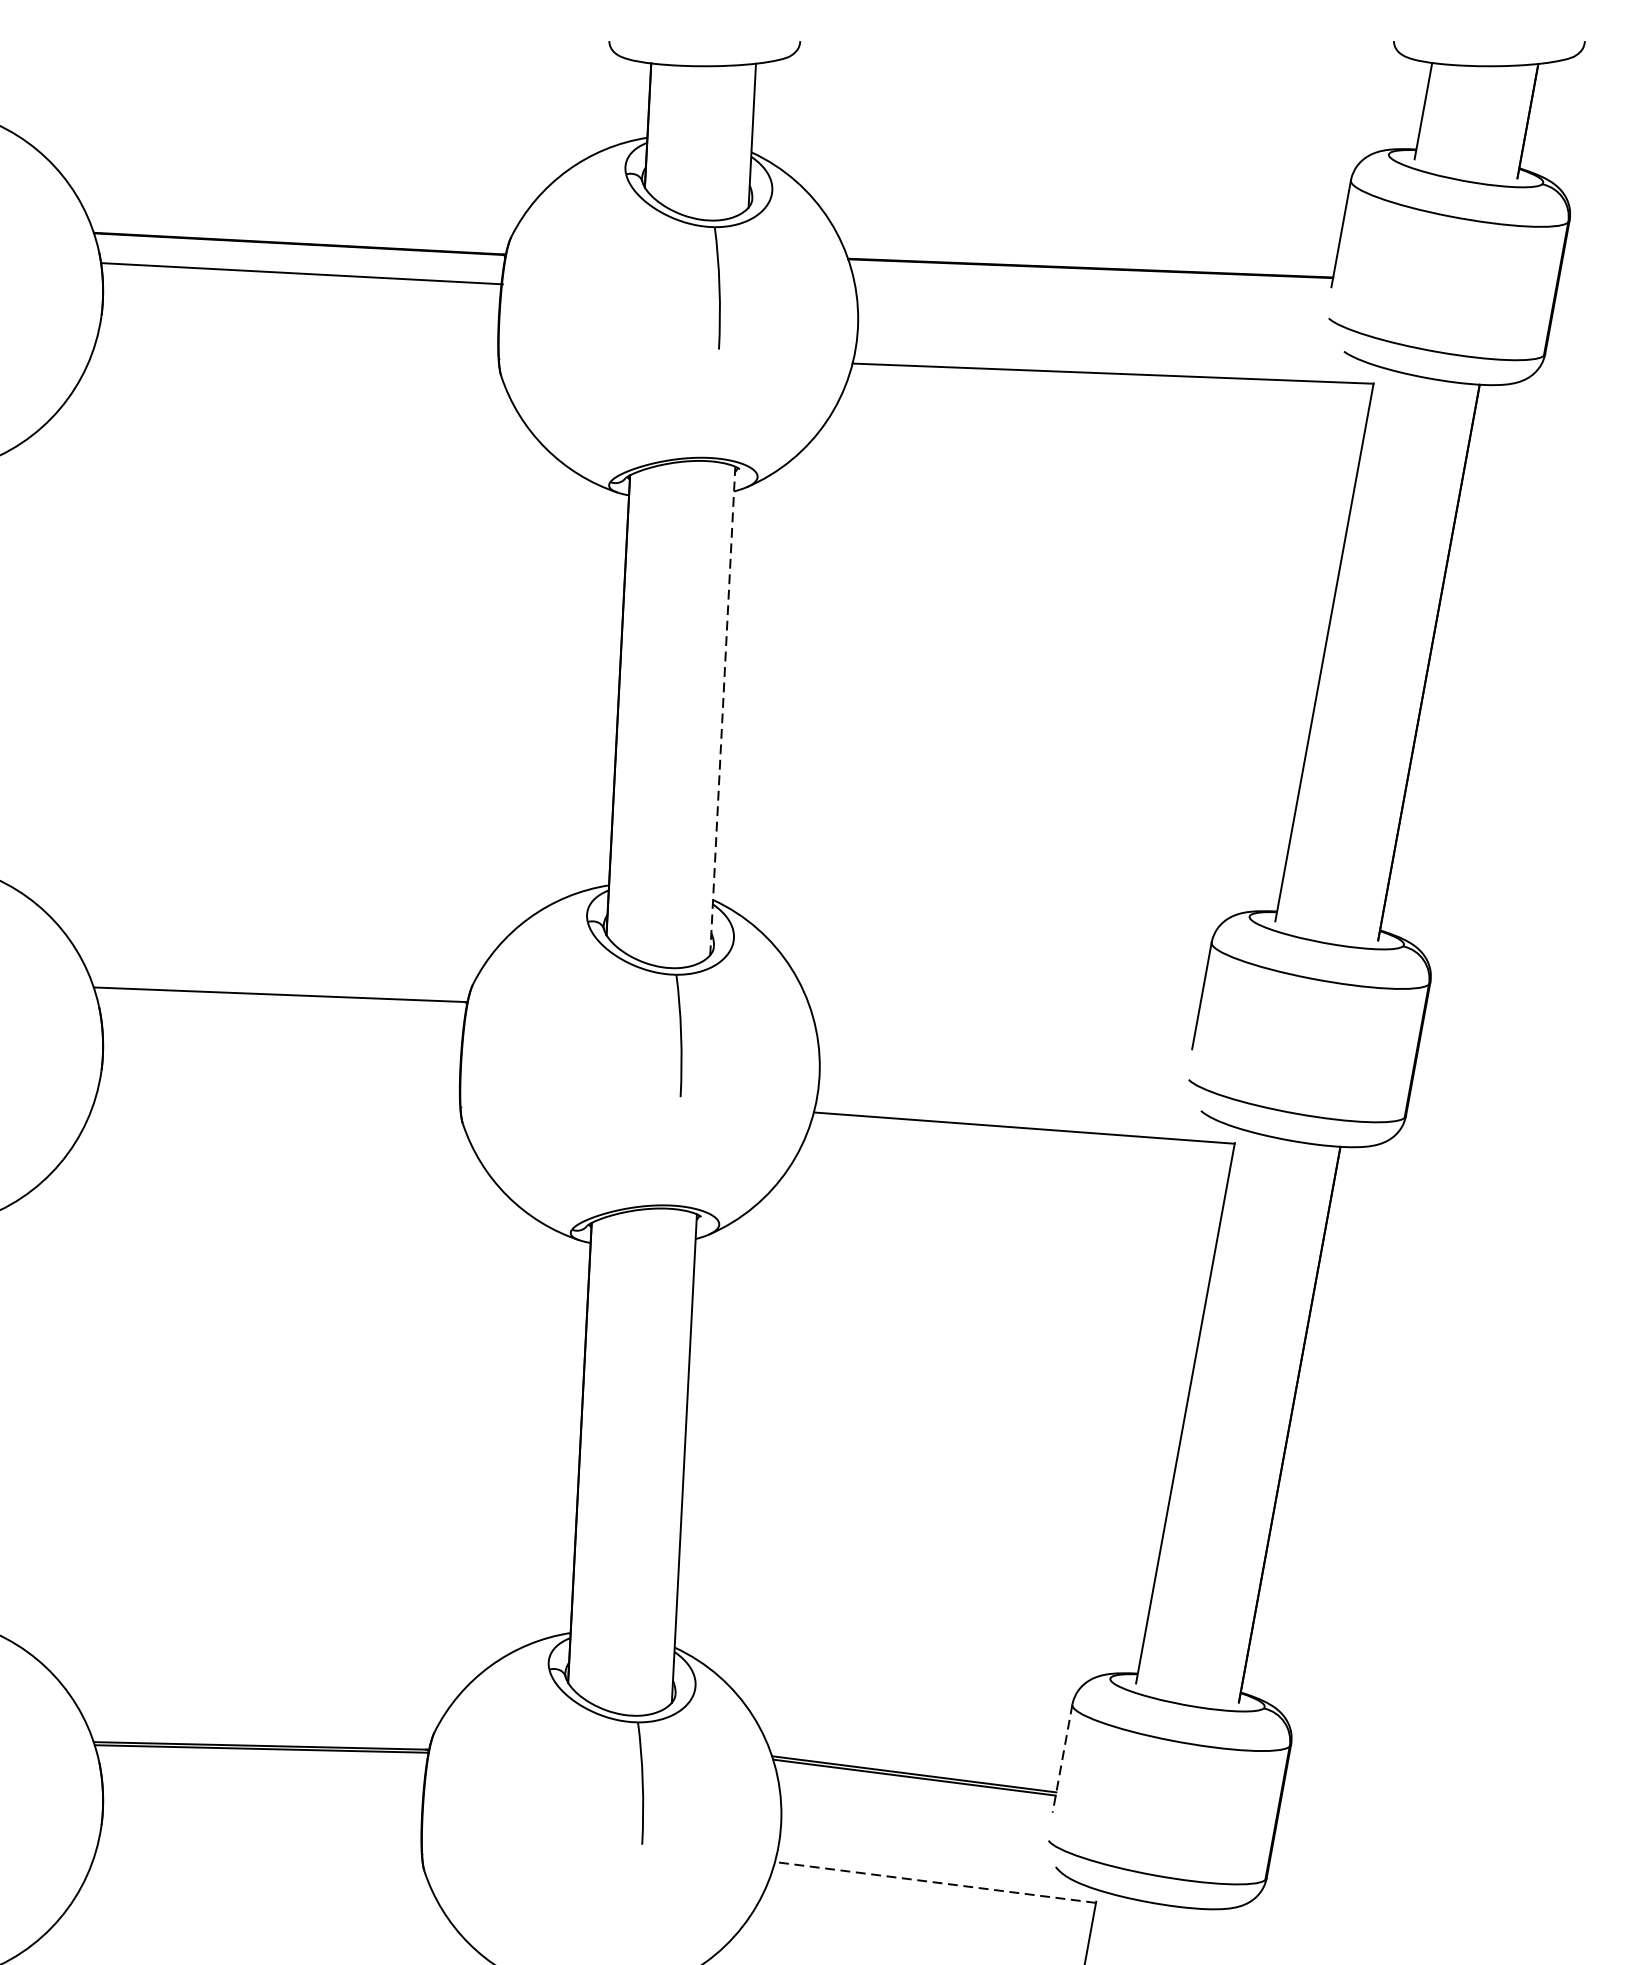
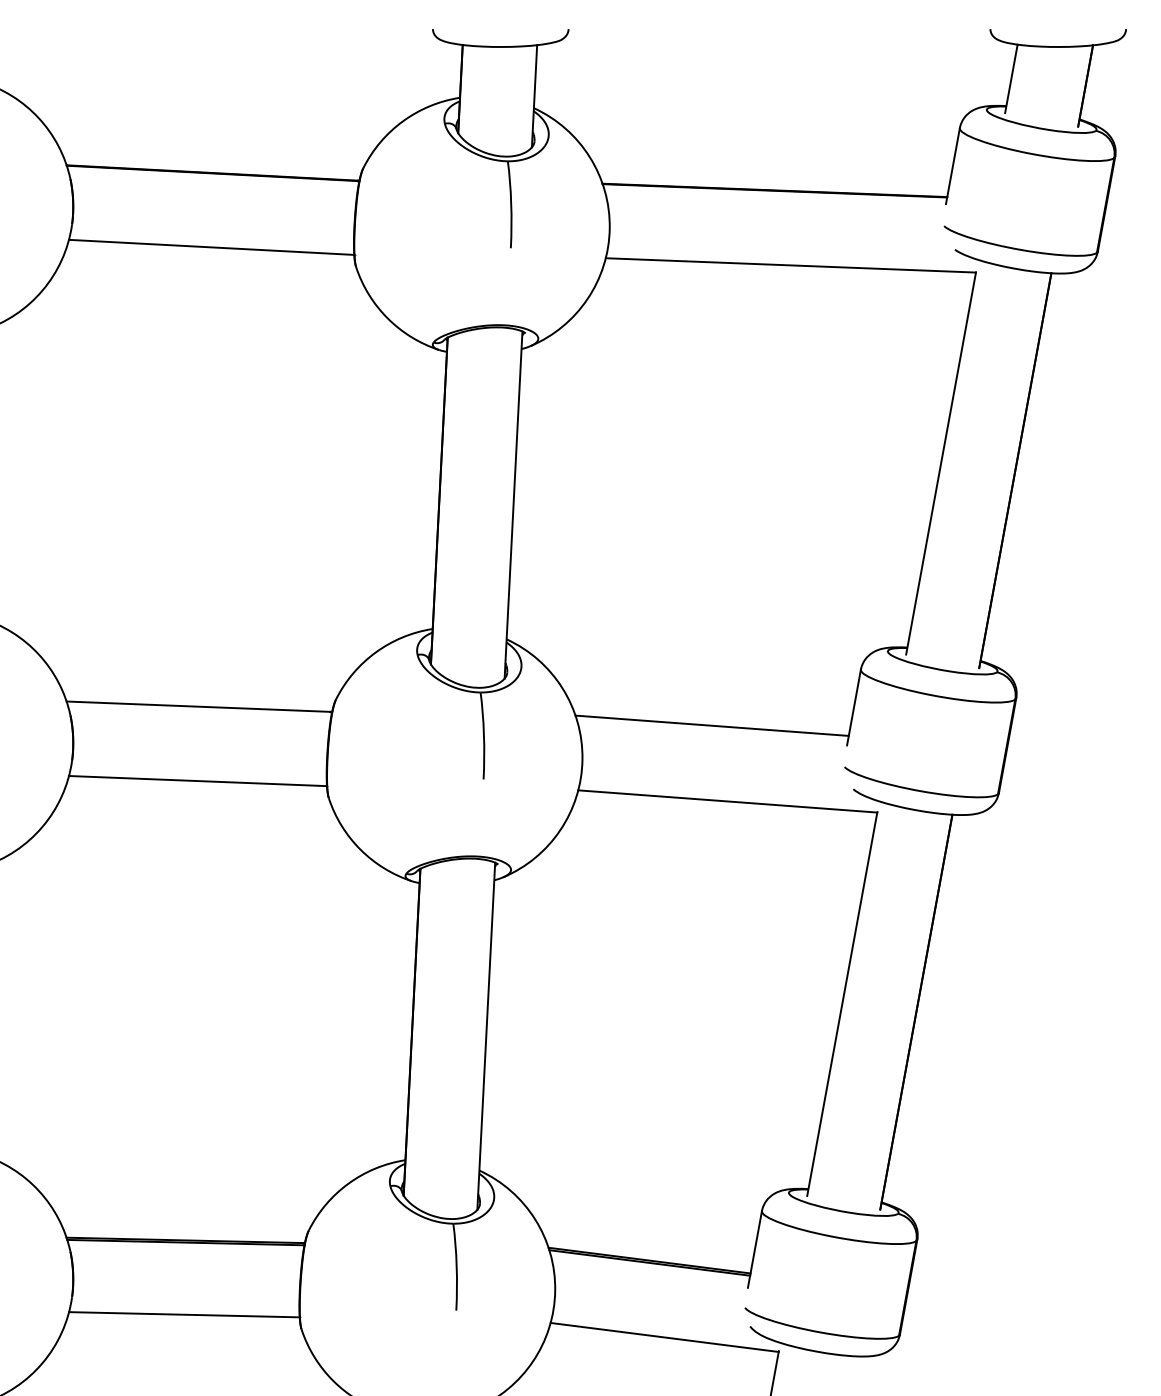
line: (301, 272) -> (211, 246), moved
line: (722, 711) -> (513, 505), dashed -> solid
line: (1001, 1021) -> (711, 725), added
line: (277, 1100) -> (197, 781), added
line: (1061, 1758) -> (754, 1249), dashed -> solid
line: (259, 1850) -> (184, 1314), added
line: (935, 1882) -> (664, 1337), dashed -> solid

